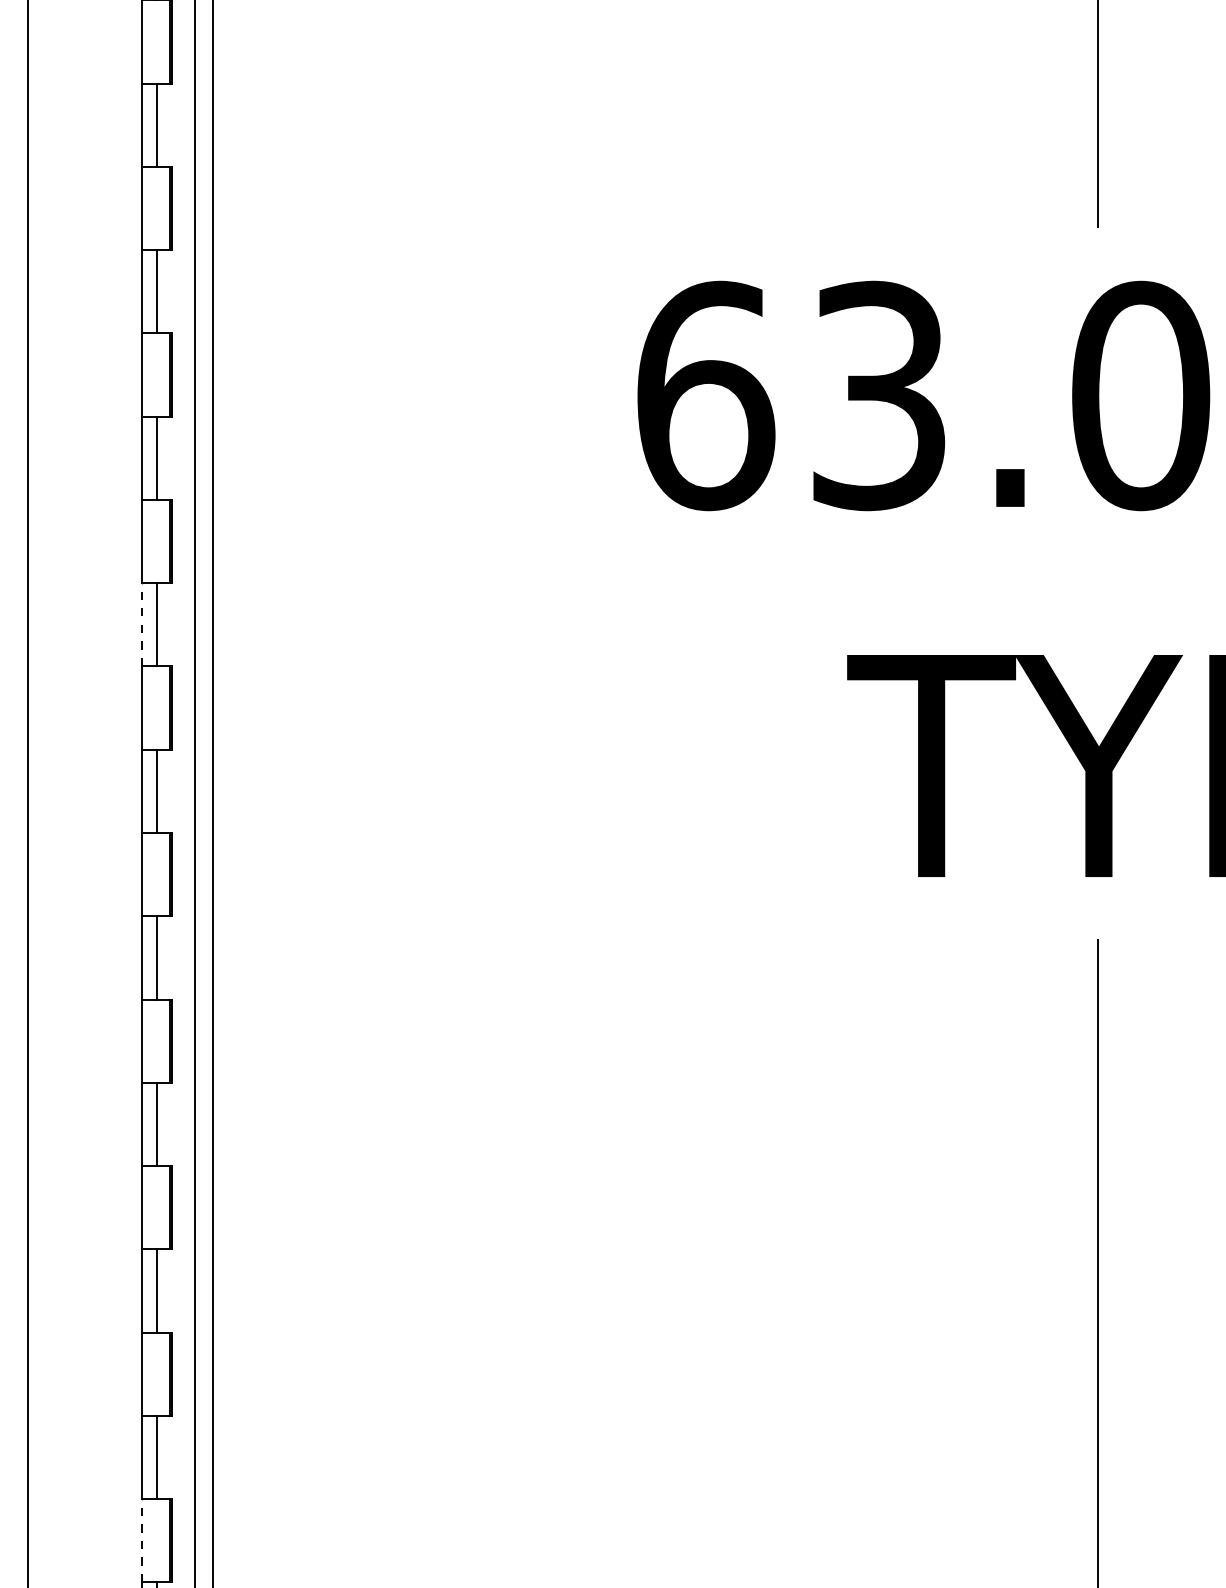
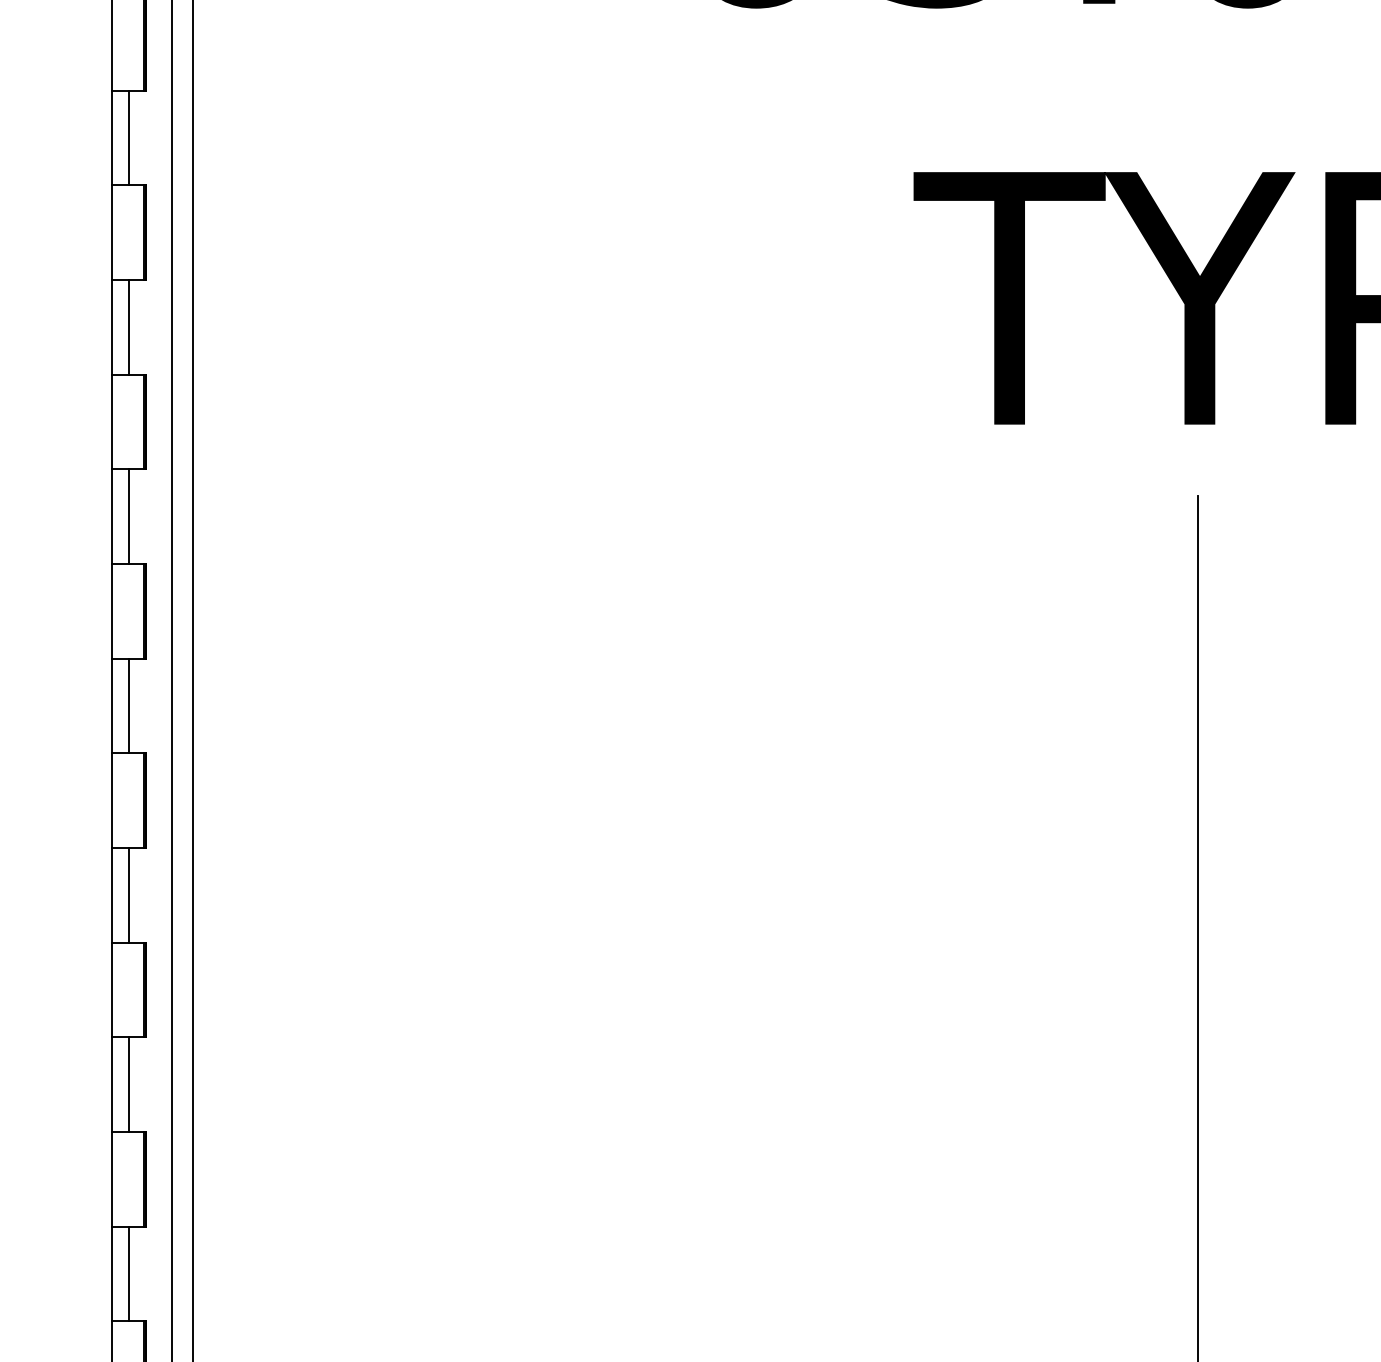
line: (142, 624) -> (112, 137), dashed -> solid
line: (142, 1540) -> (112, 1178), dashed -> solid

